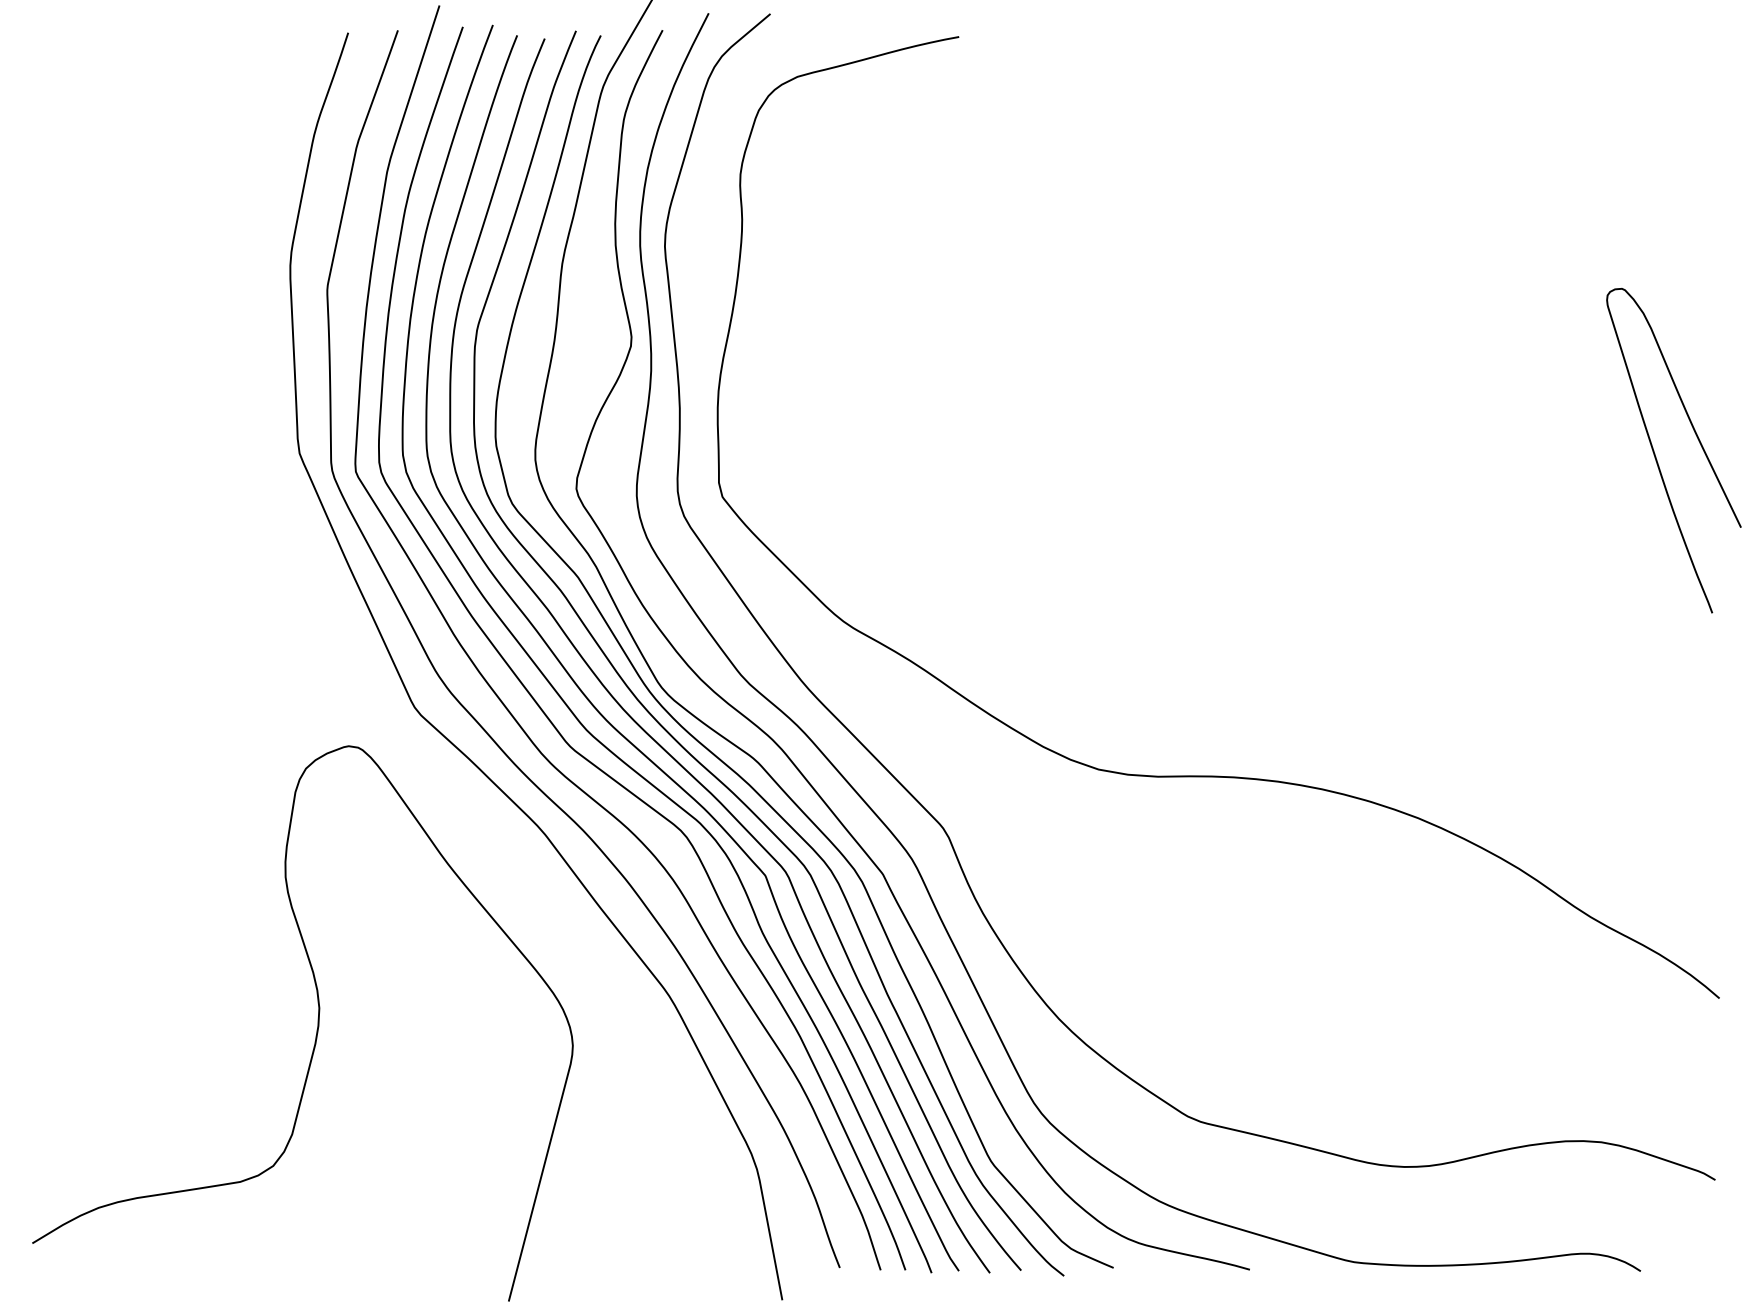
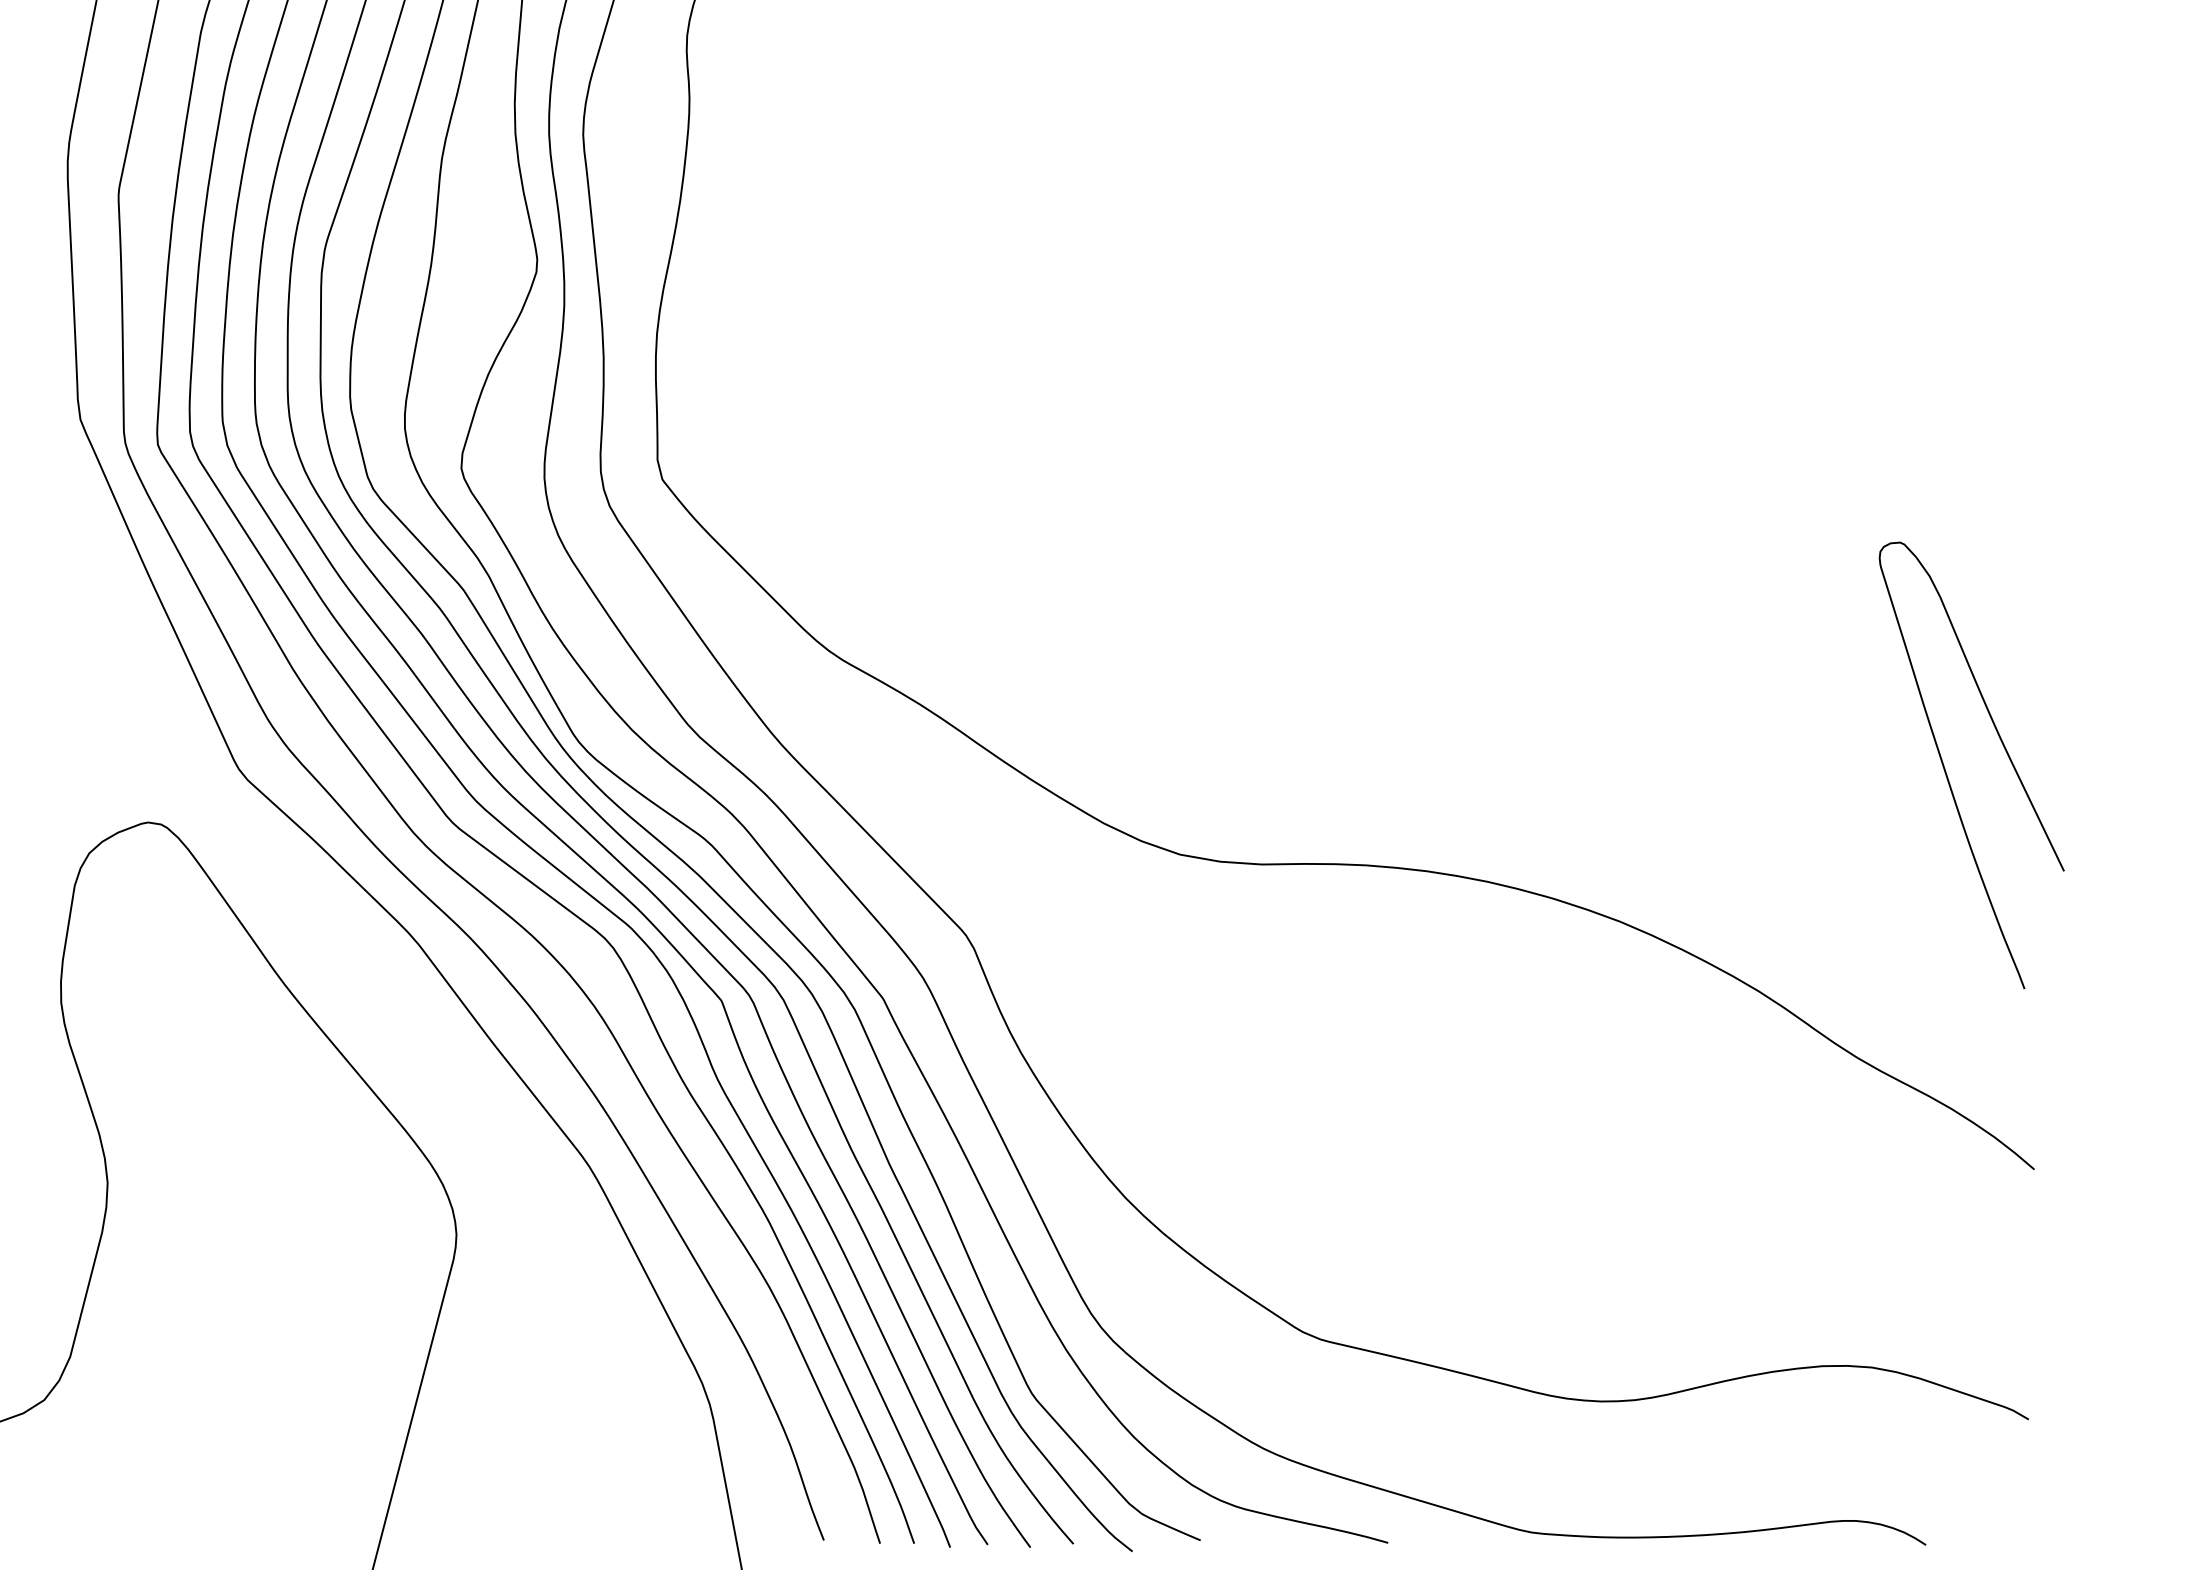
curve: (1656, 456) -> (1947, 773), moved

